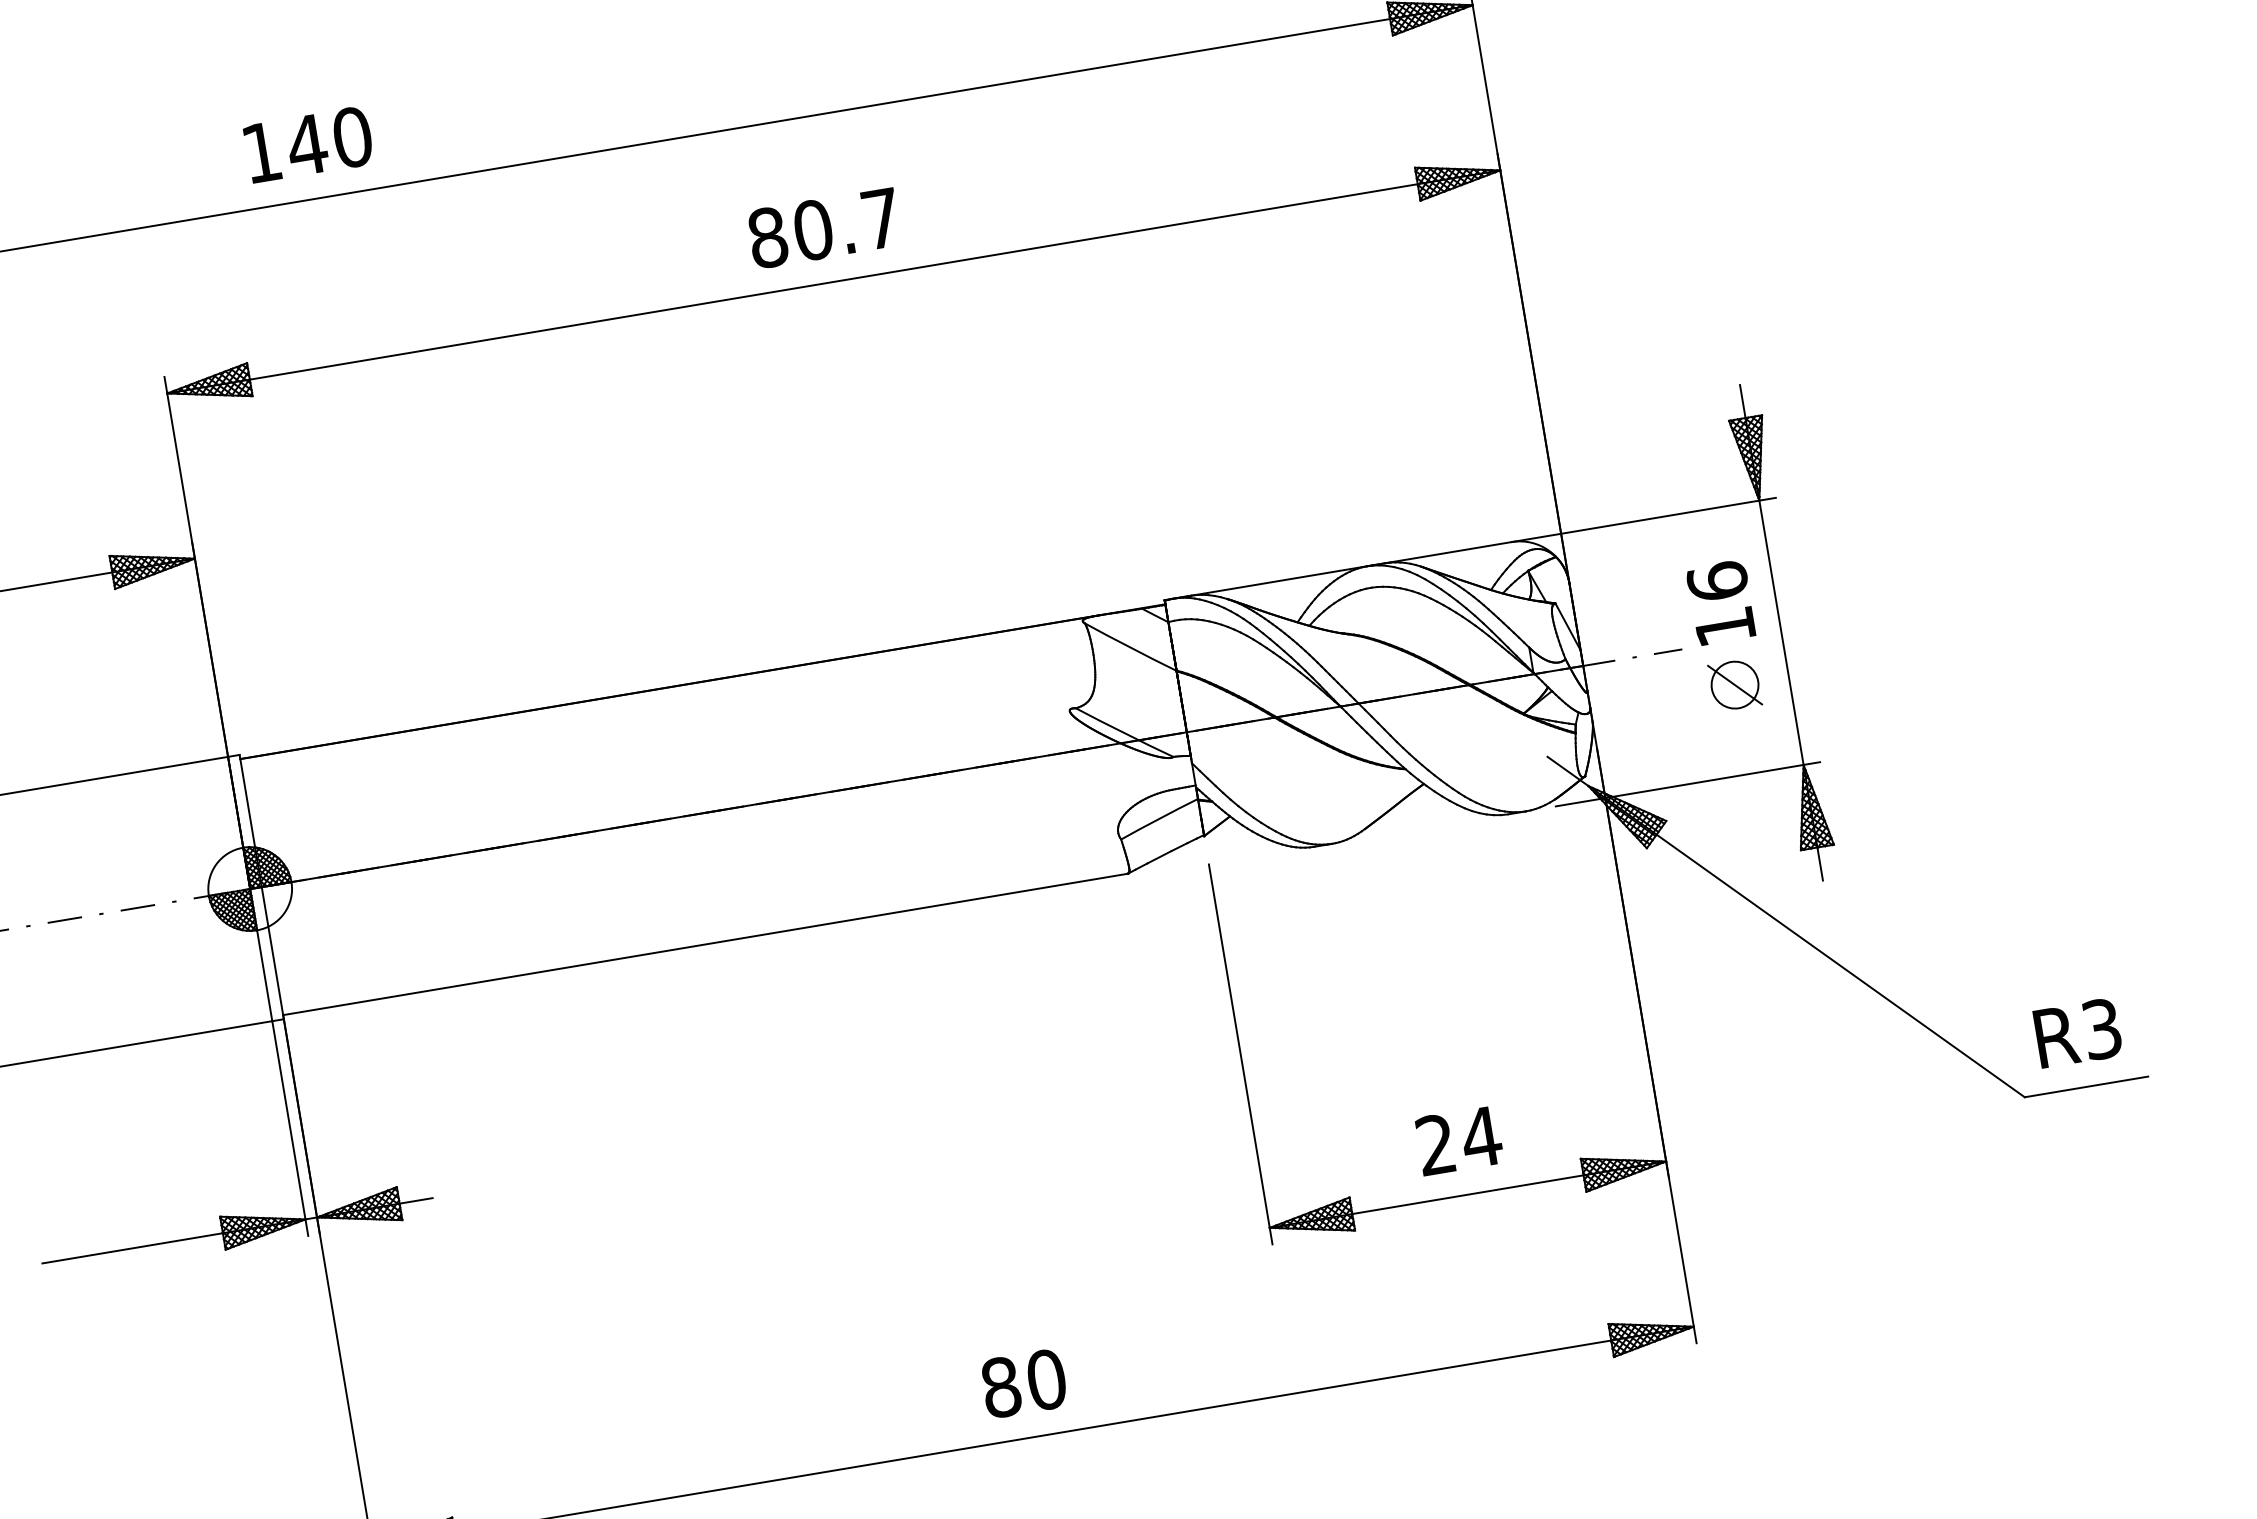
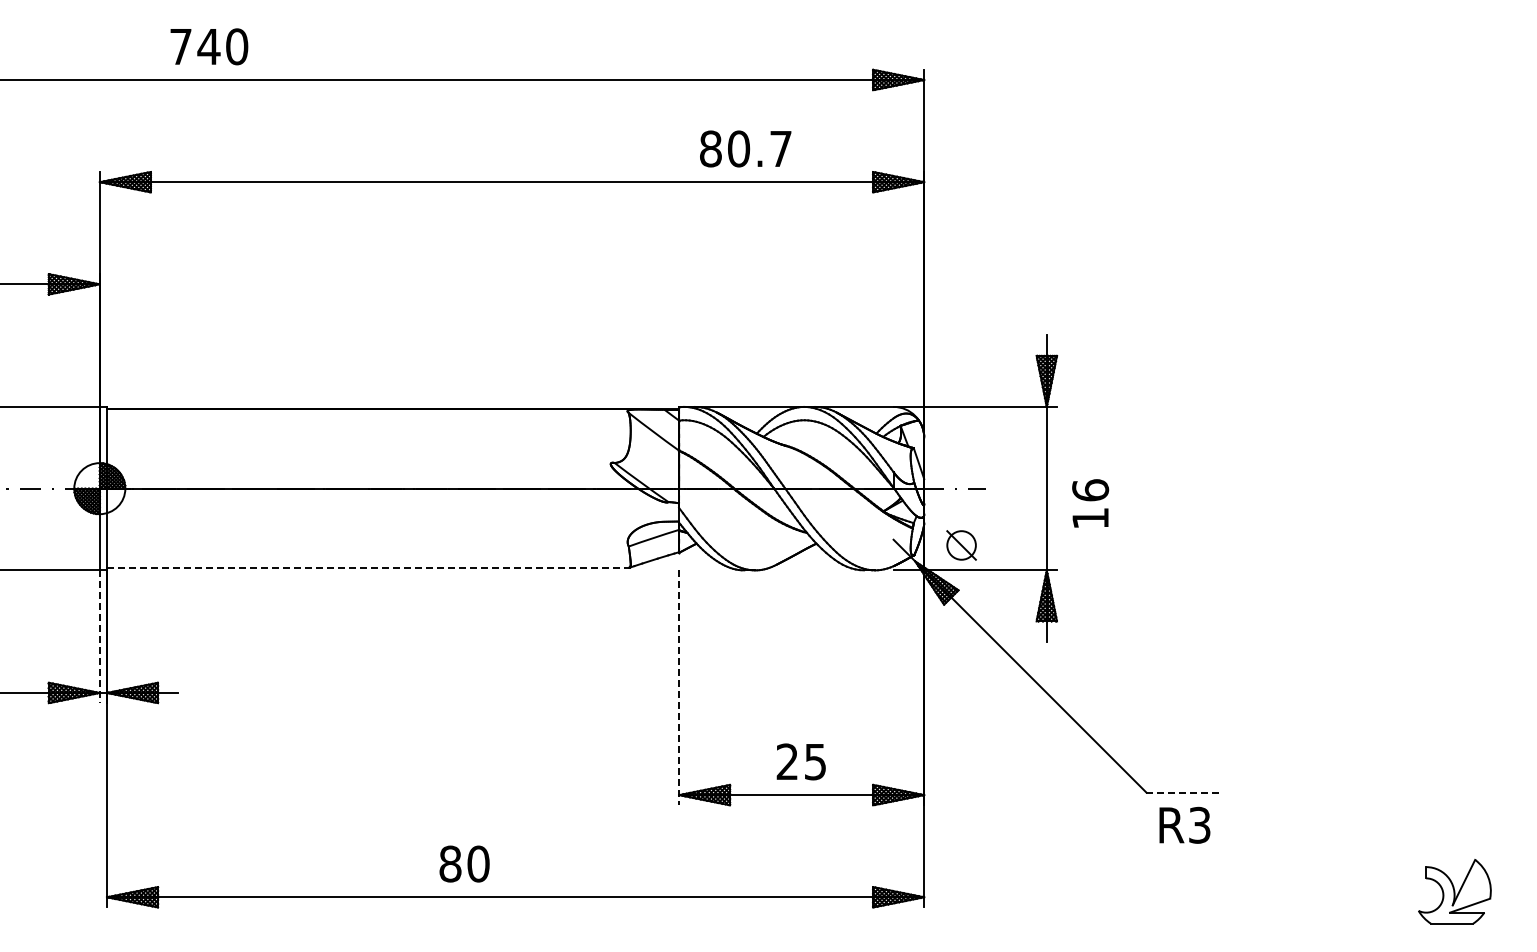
text: (260, 152) -> (180, 46), 140 -> 740
text: (823, 227) -> (745, 148), moved
text: (1721, 602) -> (1090, 503), moved
part: (1734, 685) -> (961, 545), moved
line: (704, 944) -> (367, 567), solid -> dashed
text: (2077, 1031) -> (1184, 824), moved
line: (1241, 1055) -> (679, 688), solid -> dashed
line: (2087, 1086) -> (1185, 792), solid -> dashed
line: (289, 1129) -> (99, 637), solid -> dashed
text: (1481, 1138) -> (815, 762), 24 -> 25
text: (1023, 1382) -> (464, 863), moved

